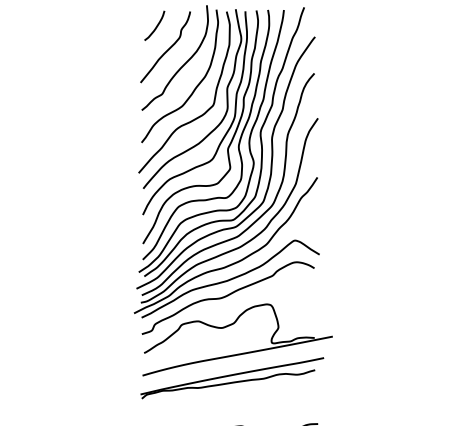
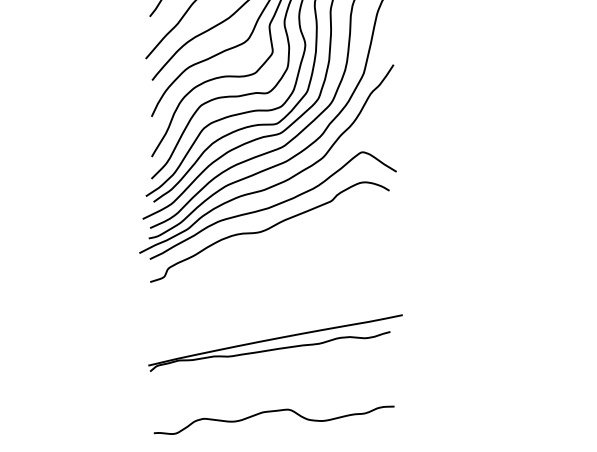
part: (237, 353) -> (282, 308), removed

